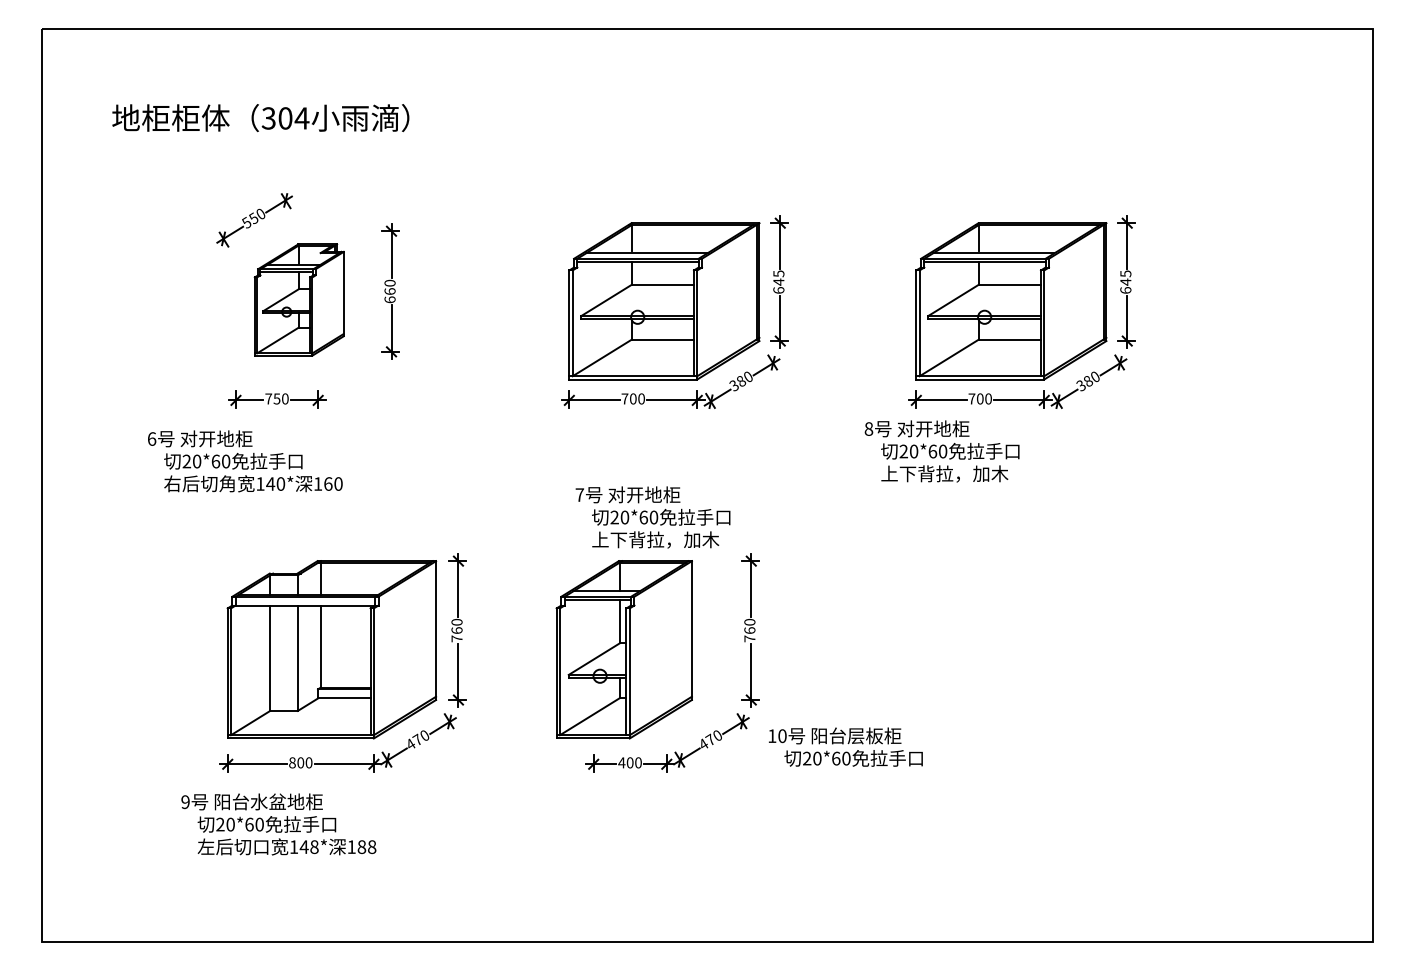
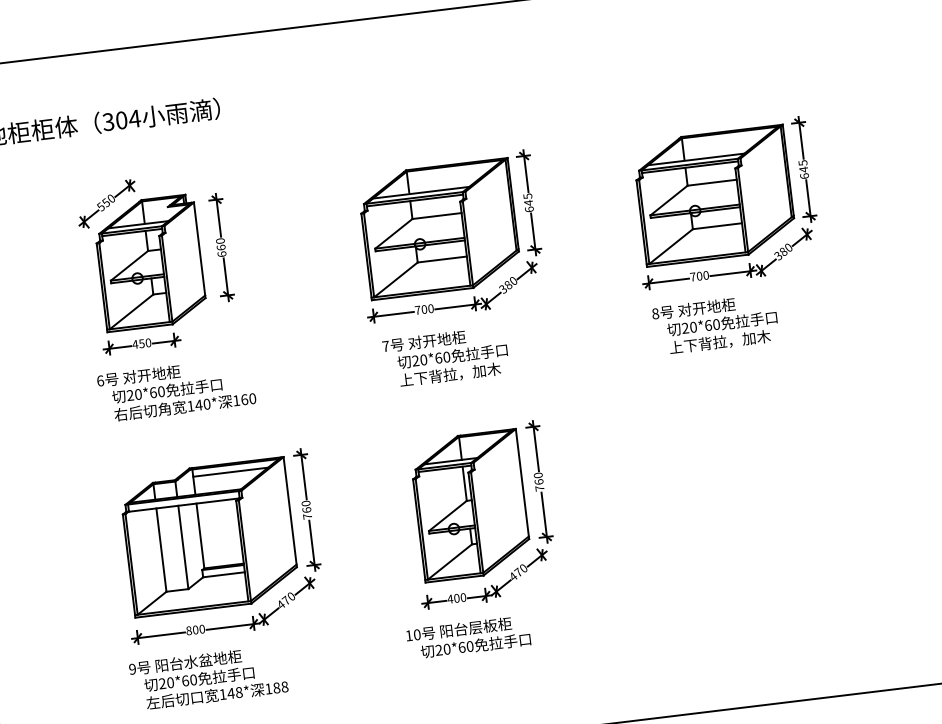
part: (298, 299) -> (149, 262), size x1.43
text: (268, 398) -> (135, 344), 750 -> 450
text: (941, 451) -> (715, 324), moved
text: (245, 461) -> (176, 389), moved
text: (652, 517) -> (445, 357), moved
line: (367, 572) -> (230, 472), added
part: (623, 649) -> (470, 505), moved
text: (845, 746) -> (468, 636), moved
text: (278, 824) -> (208, 678), moved

